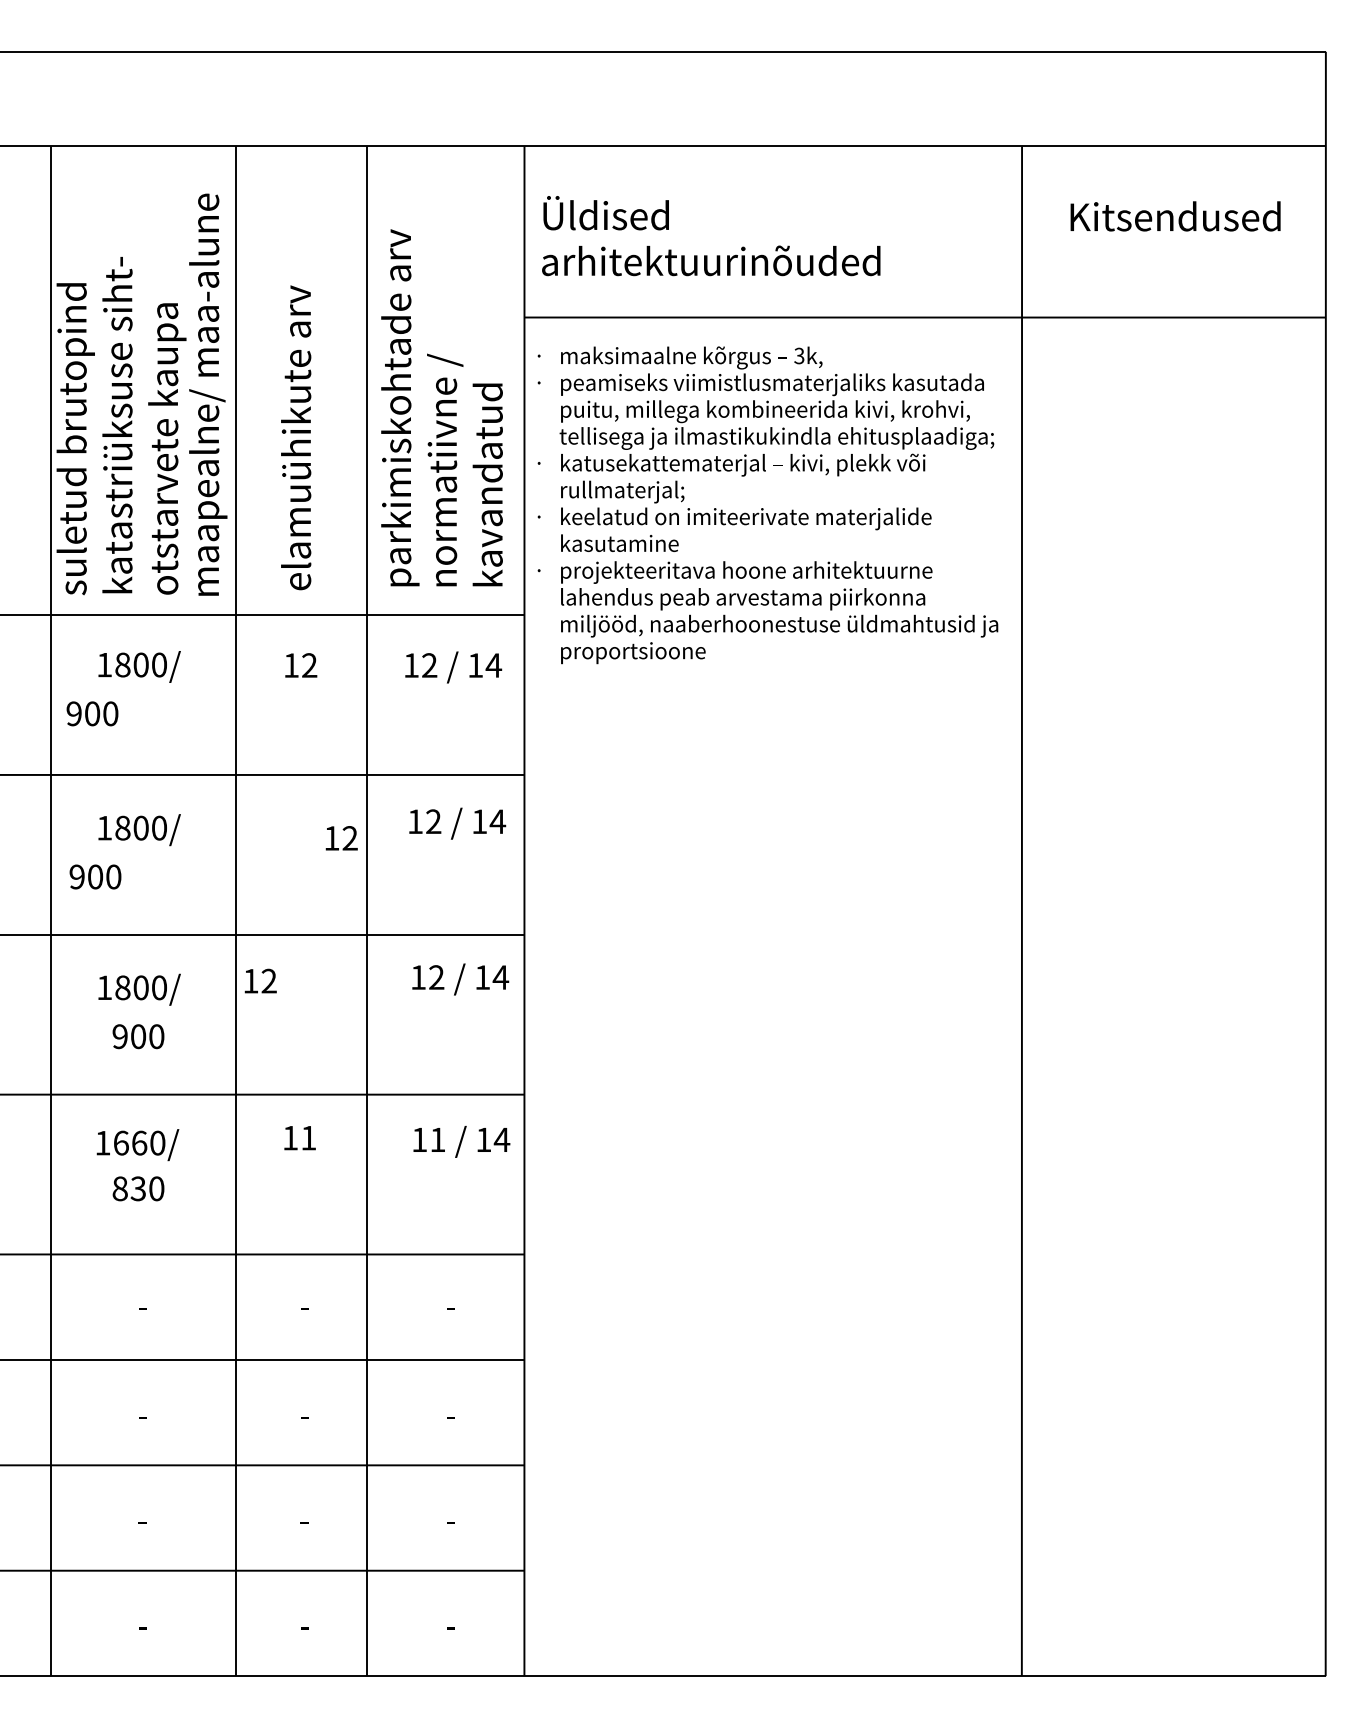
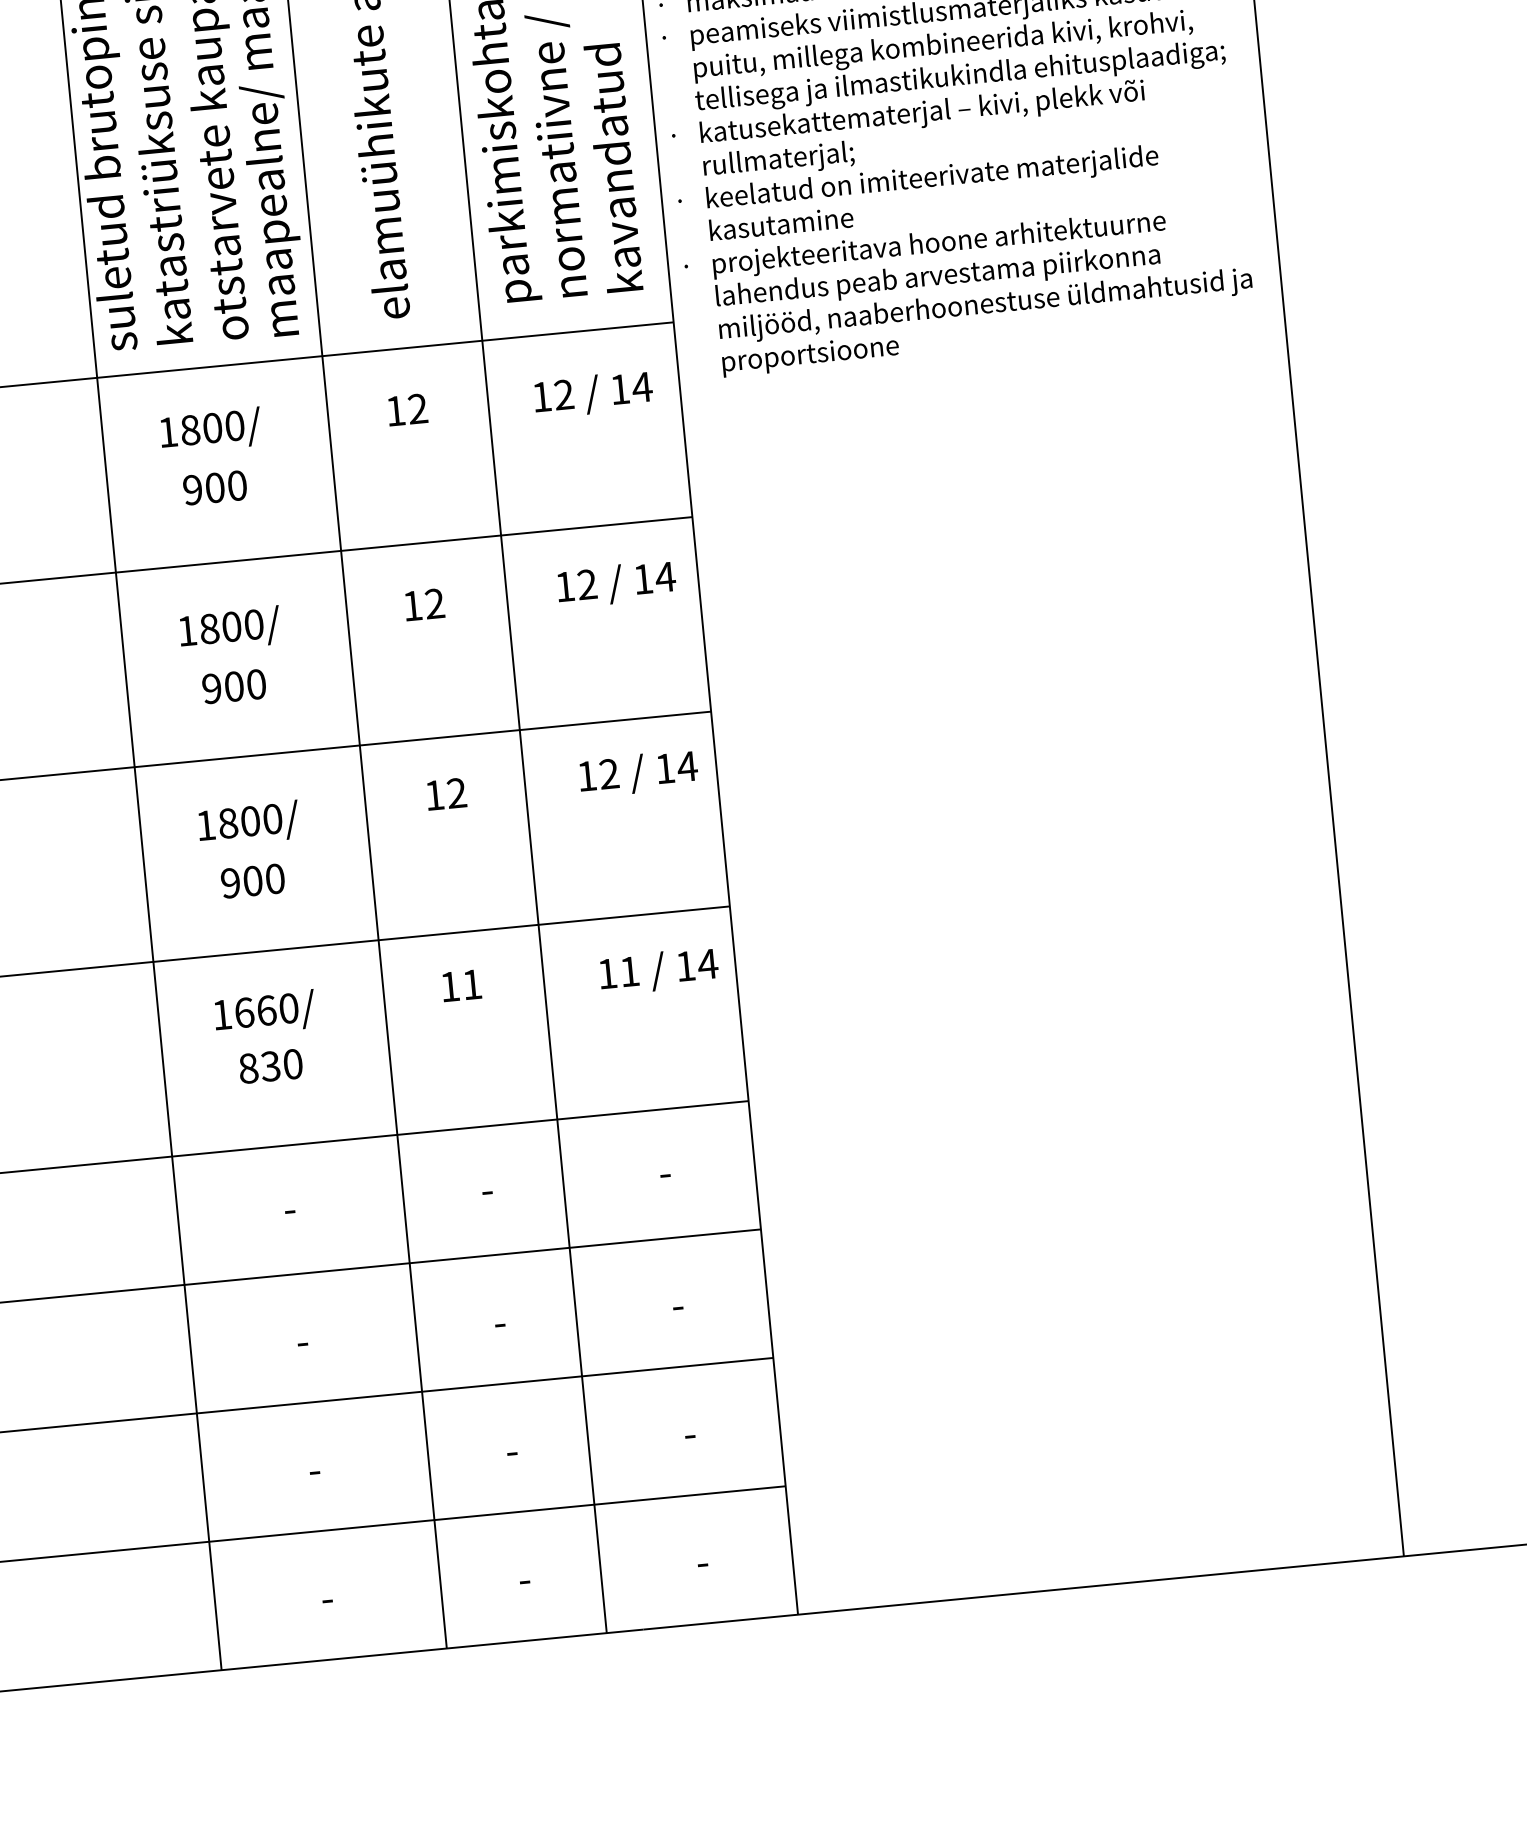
text: (92, 713) -> (215, 487), moved
text: (341, 838) -> (424, 604), moved
text: (95, 876) -> (234, 685), moved
text: (260, 980) -> (446, 793), moved

